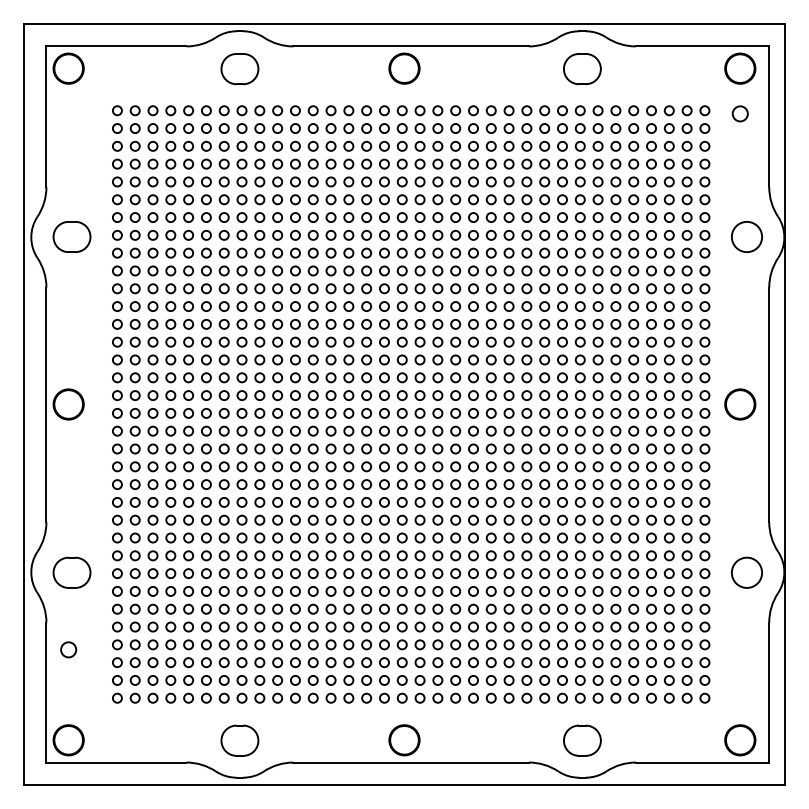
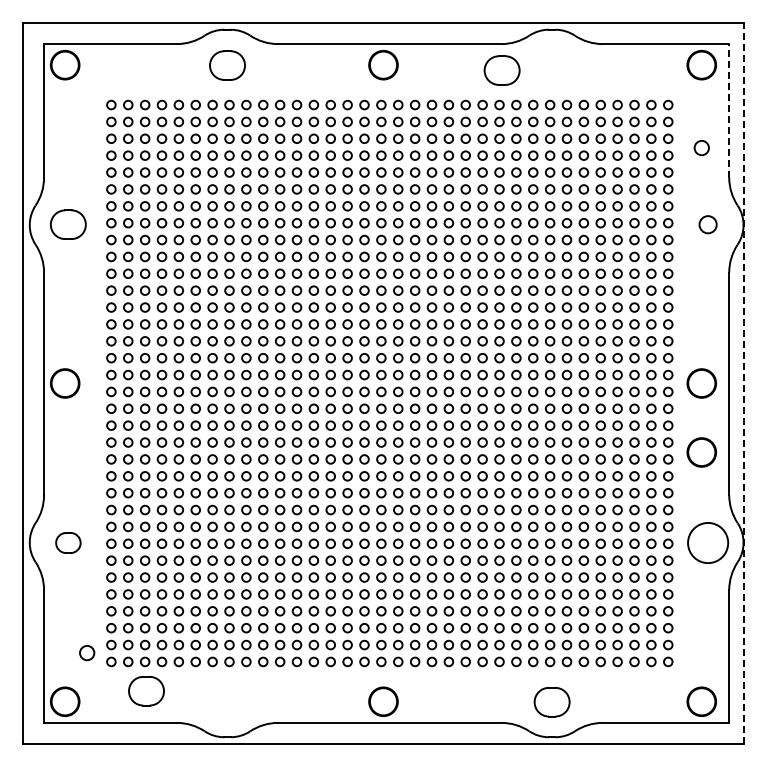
part: (581, 69) -> (501, 70), moved
circle: (739, 114) -> (701, 148), moved
line: (769, 116) -> (729, 110), solid -> dashed
circle: (746, 236) -> (707, 224), size x0.6
line: (784, 403) -> (743, 382), solid -> dashed
circle: (739, 477) -> (701, 452), added
part: (72, 572) -> (68, 542), size x0.7
circle: (746, 572) -> (707, 542), size x1.4
circle: (69, 650) -> (87, 653), moved
part: (239, 741) -> (146, 691), moved

